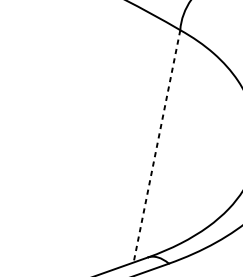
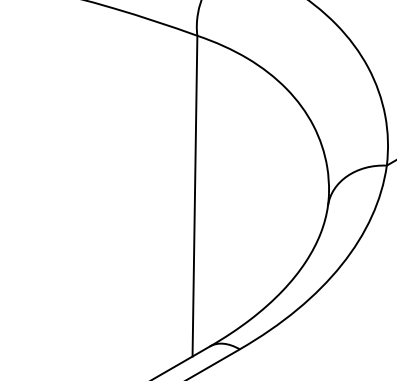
line: (156, 146) -> (194, 196), dashed -> solid

